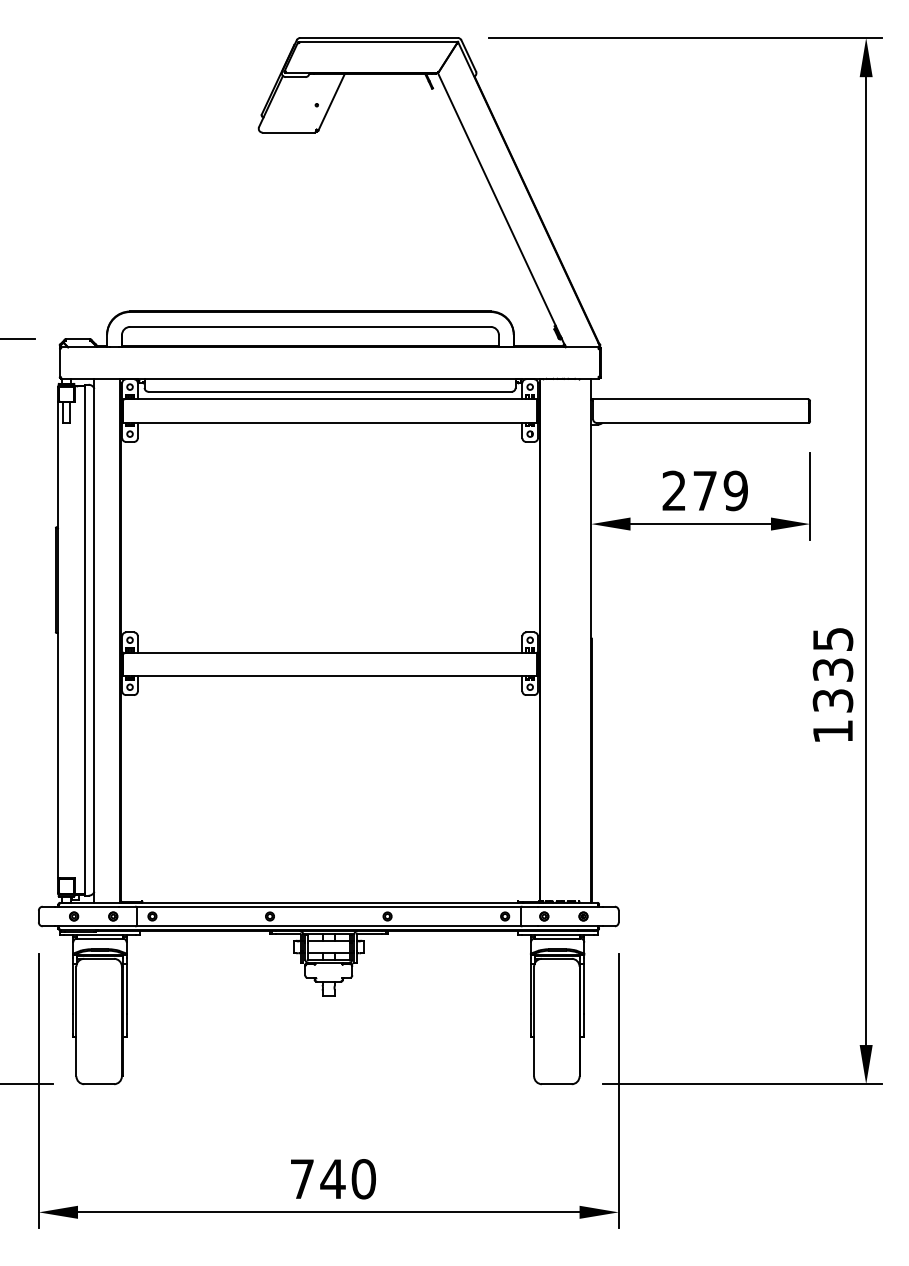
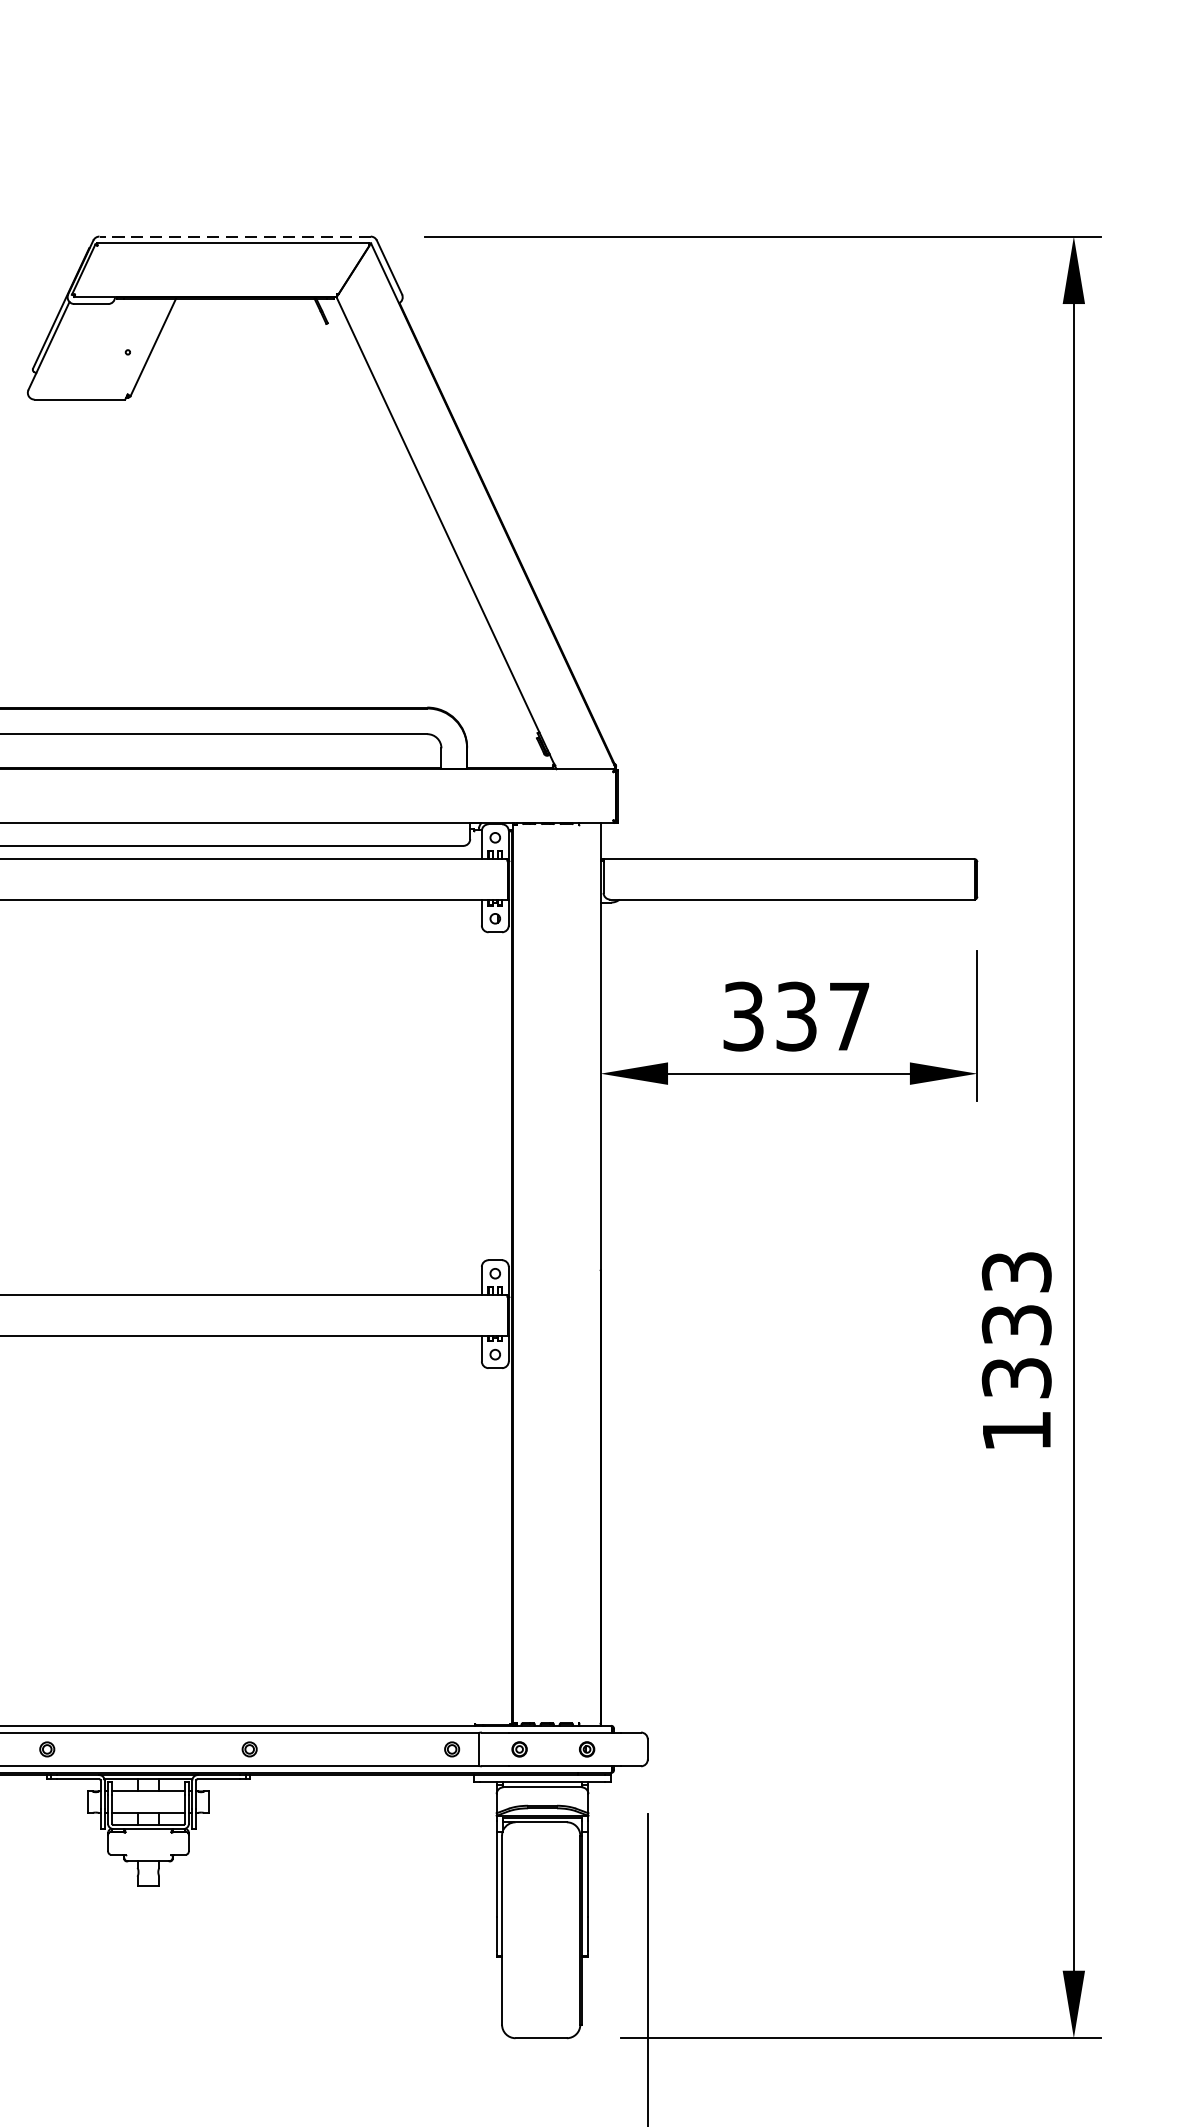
line: (379, 37) -> (235, 235), solid -> dashed
text: (704, 490) -> (795, 1015), 279 -> 337
text: (832, 638) -> (1015, 1270), 1335 -> 1333

